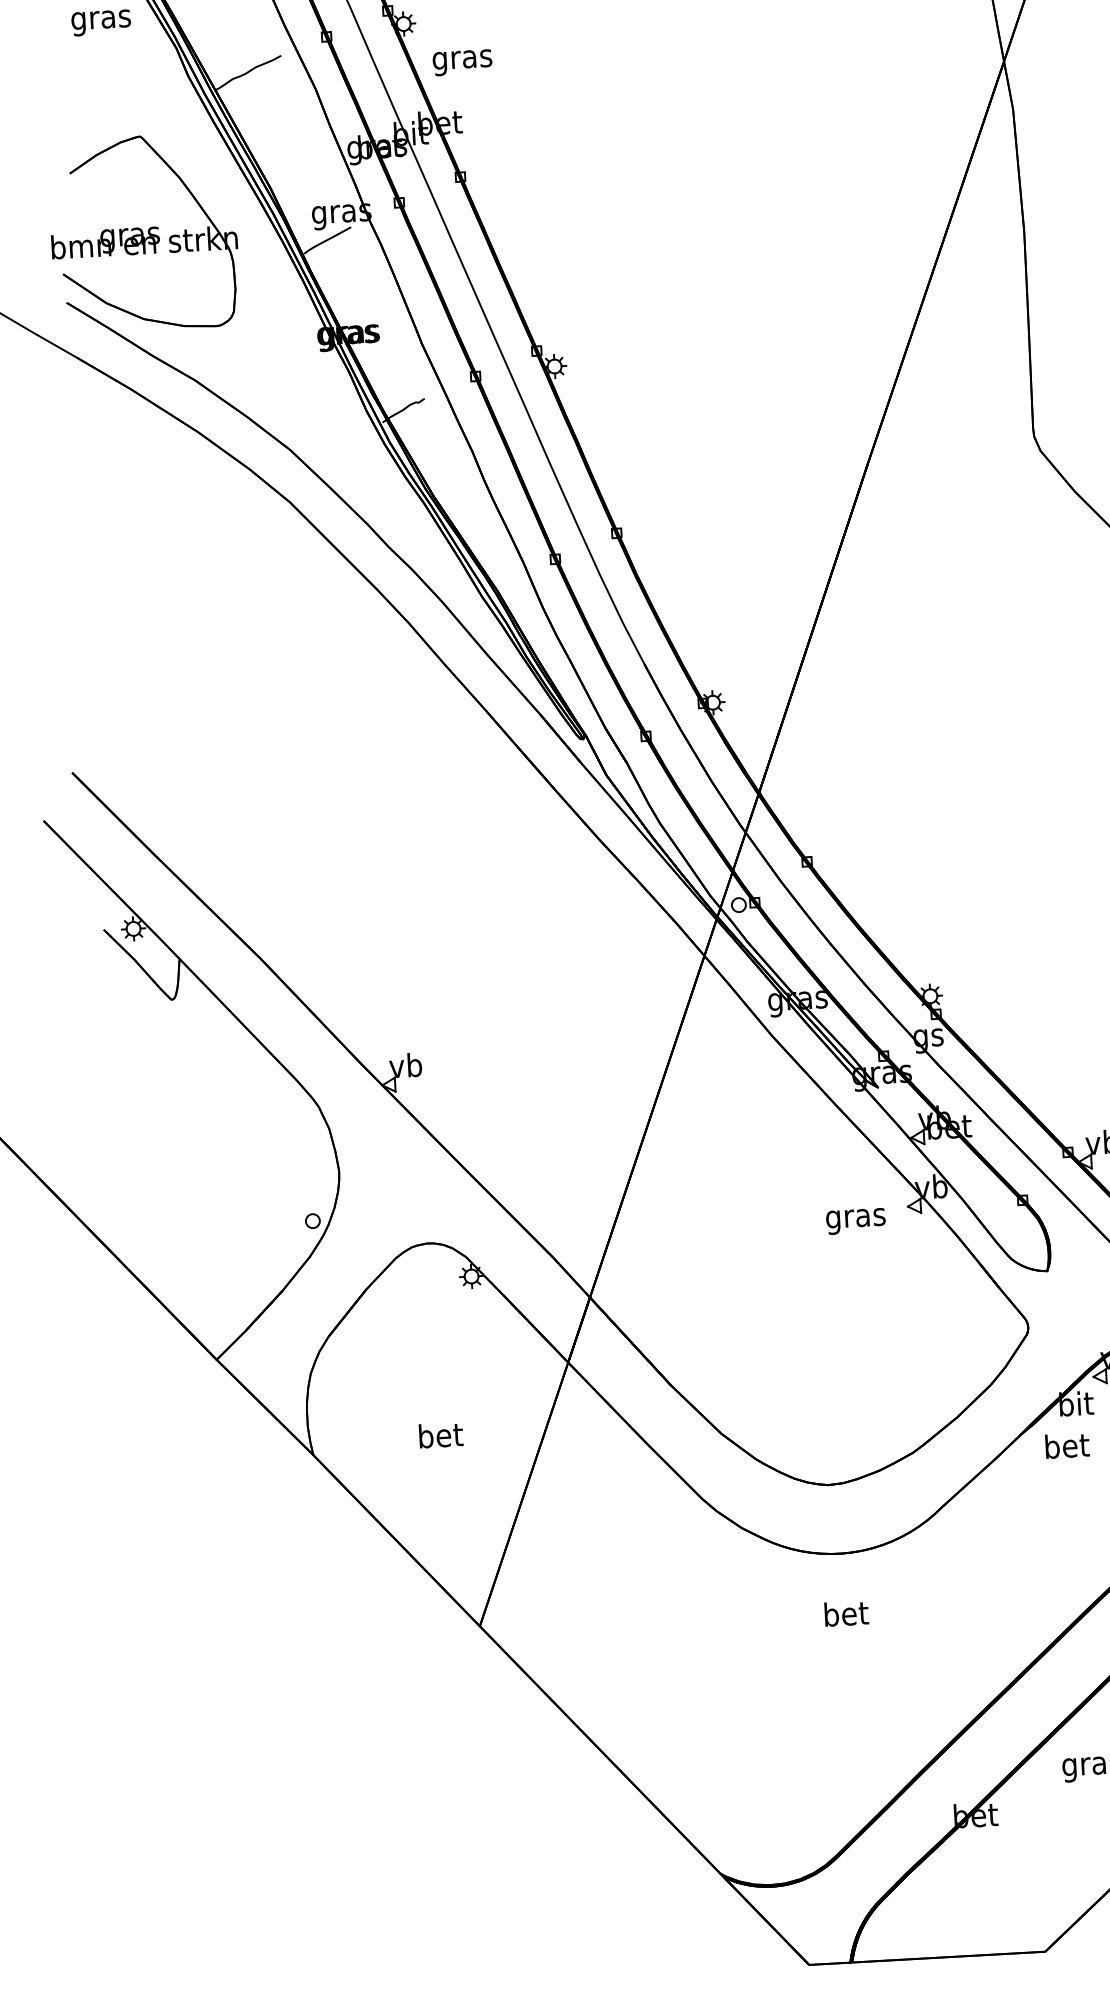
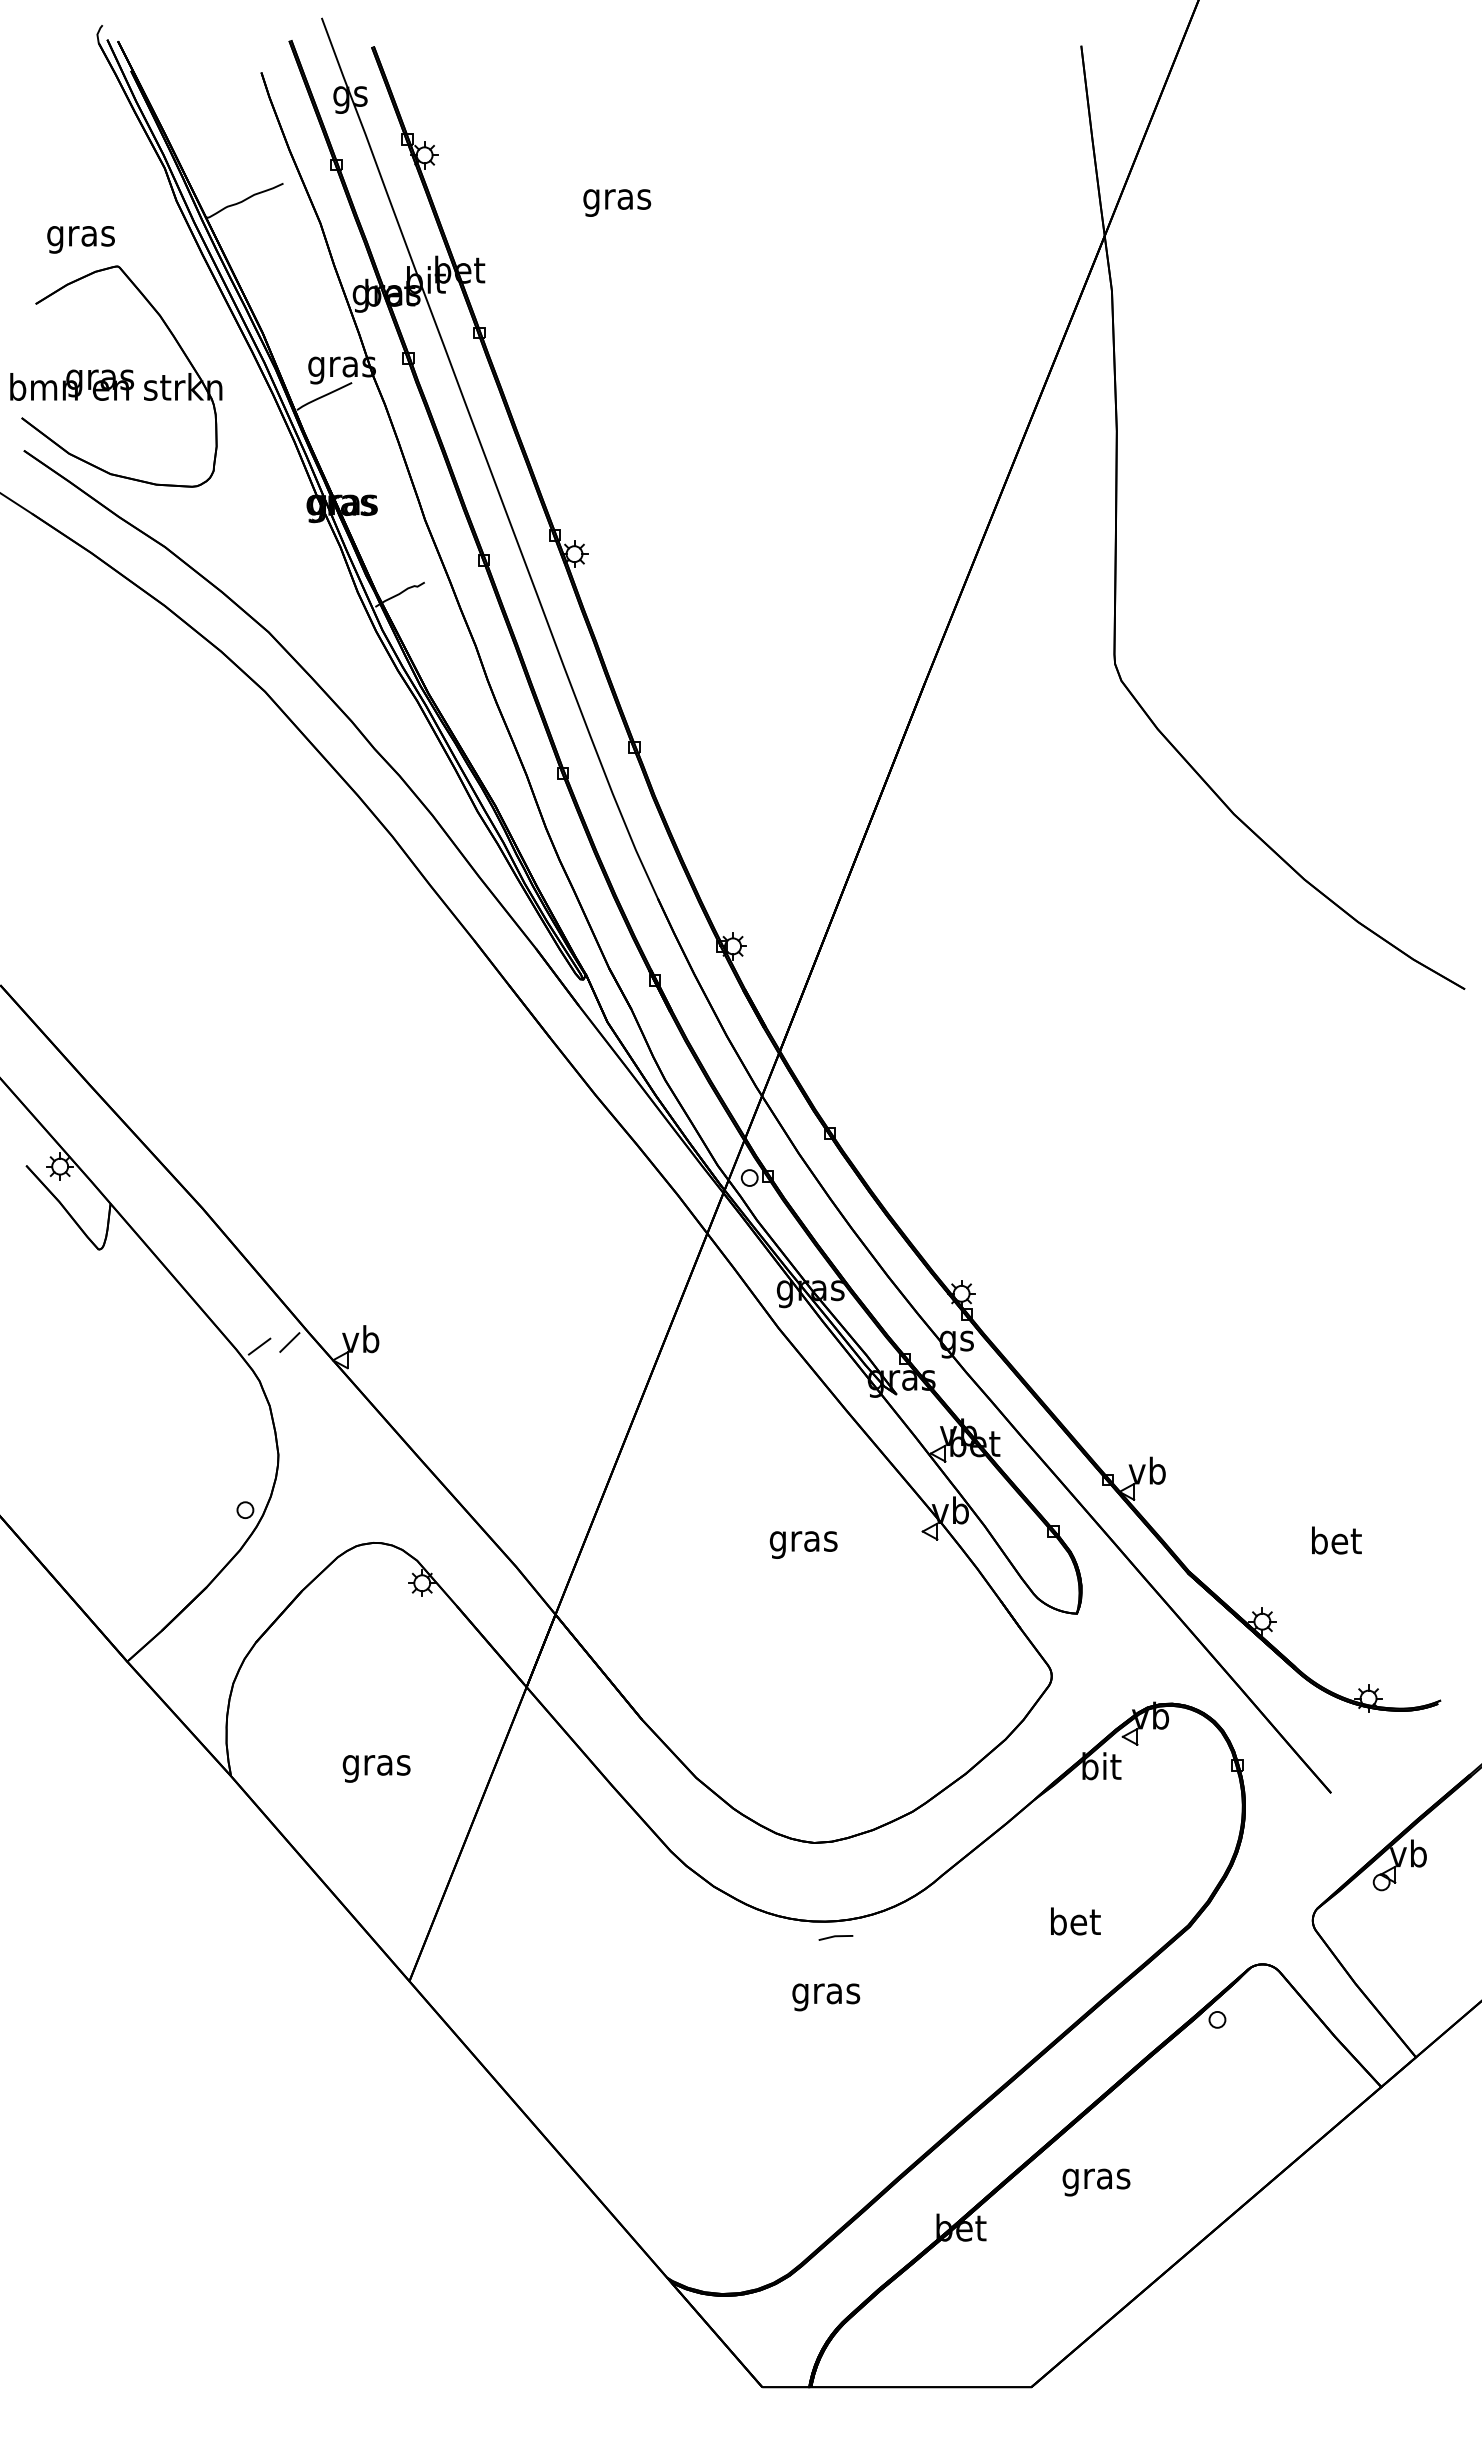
text: (100, 22) -> (80, 239), moved
text: (462, 62) -> (617, 202), moved
line: (343, 1071) -> (289, 1342), added
line: (317, 1076) -> (259, 1346), added
text: (855, 1220) -> (803, 1544), moved
text: (440, 1437) -> (376, 1764), bet -> gras
text: (1067, 1445) -> (1075, 1921), moved
line: (851, 1566) -> (835, 1937), added
text: (846, 1616) -> (826, 1993), bet -> gras

